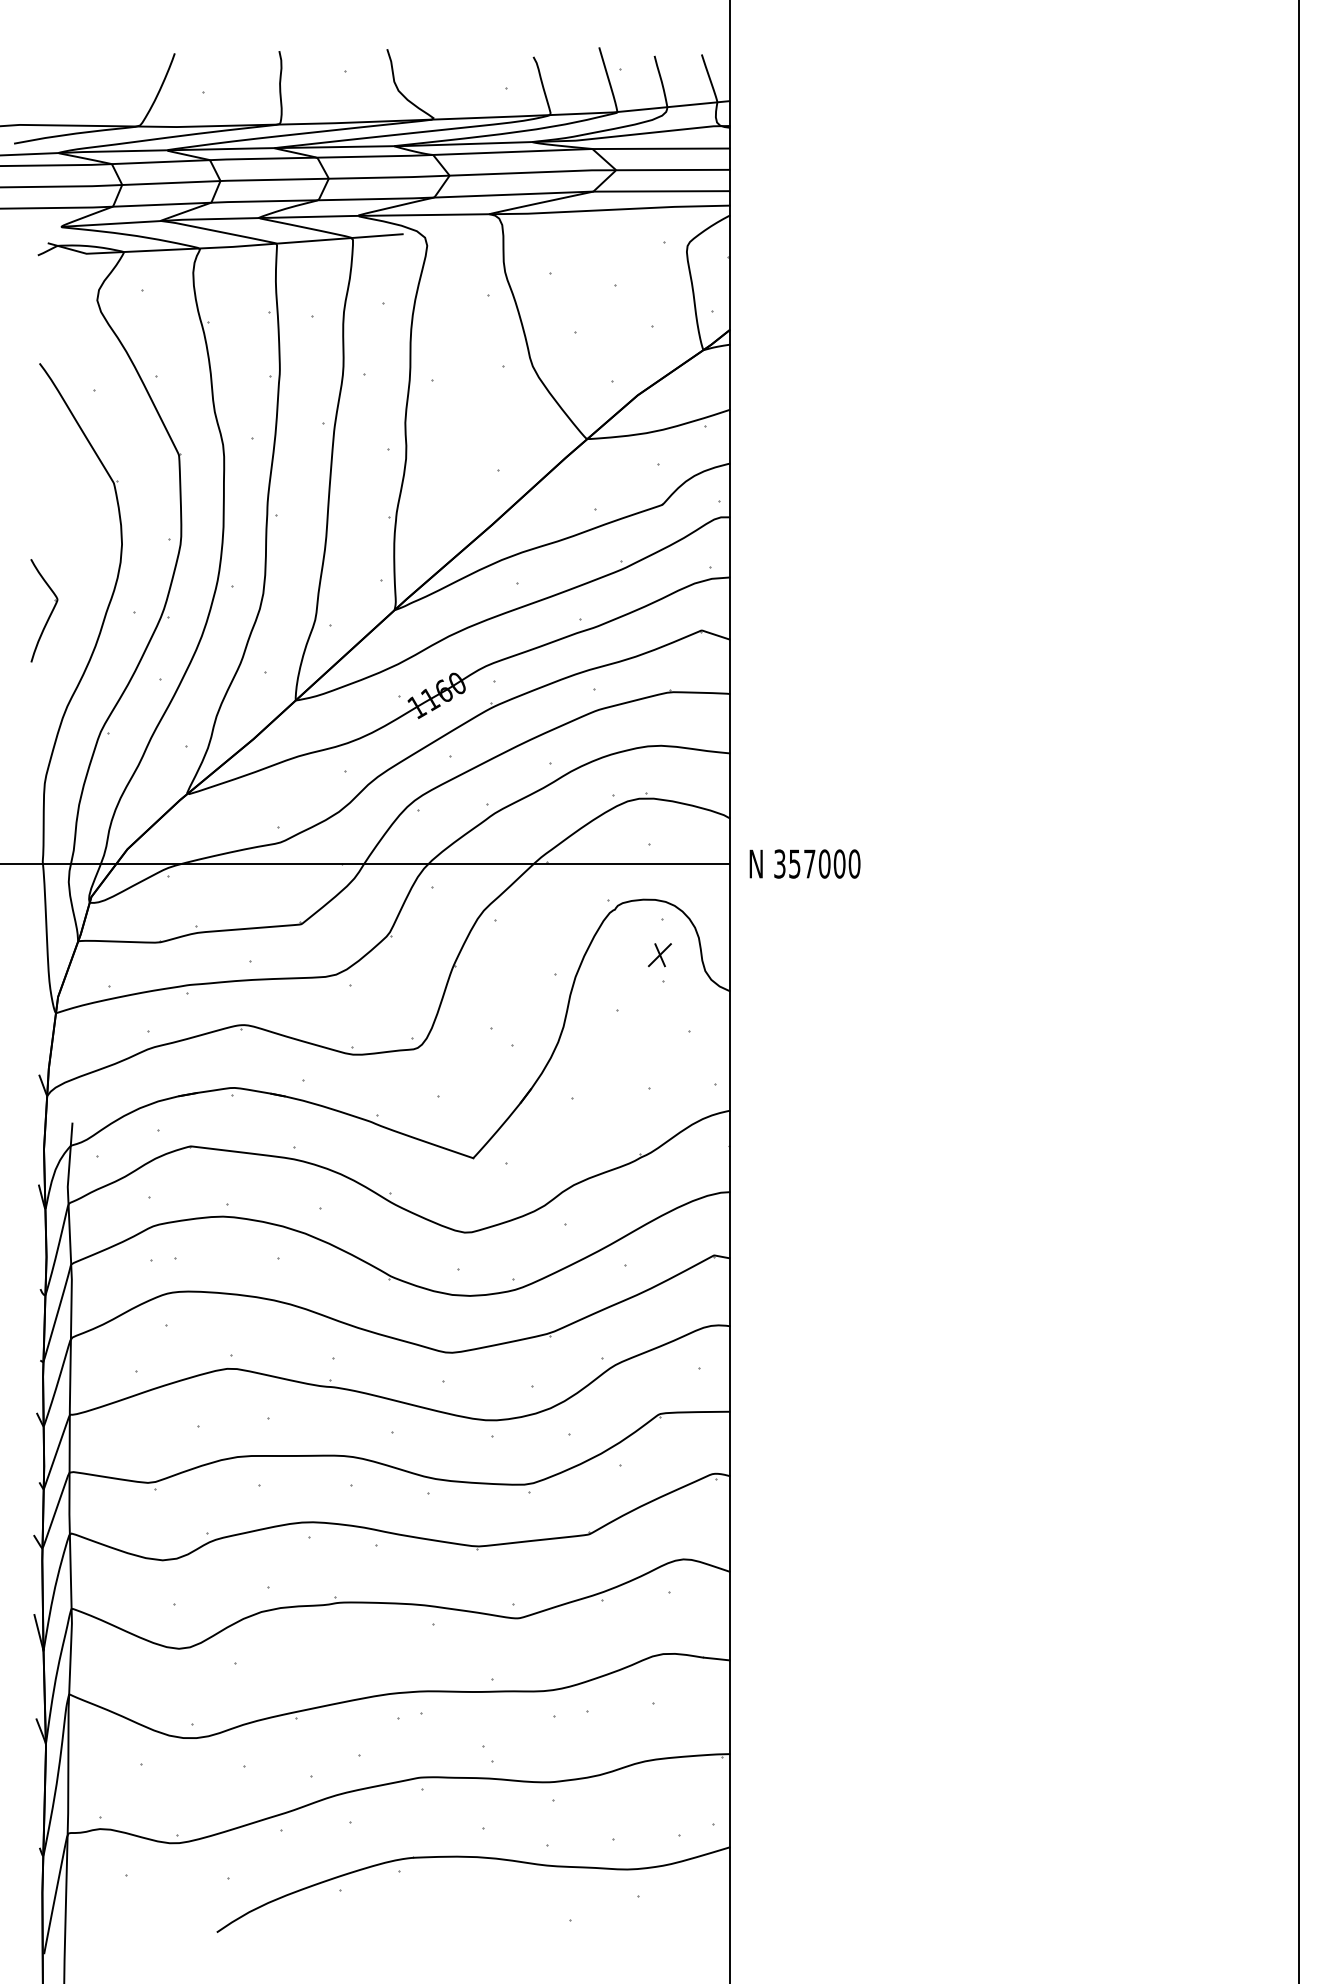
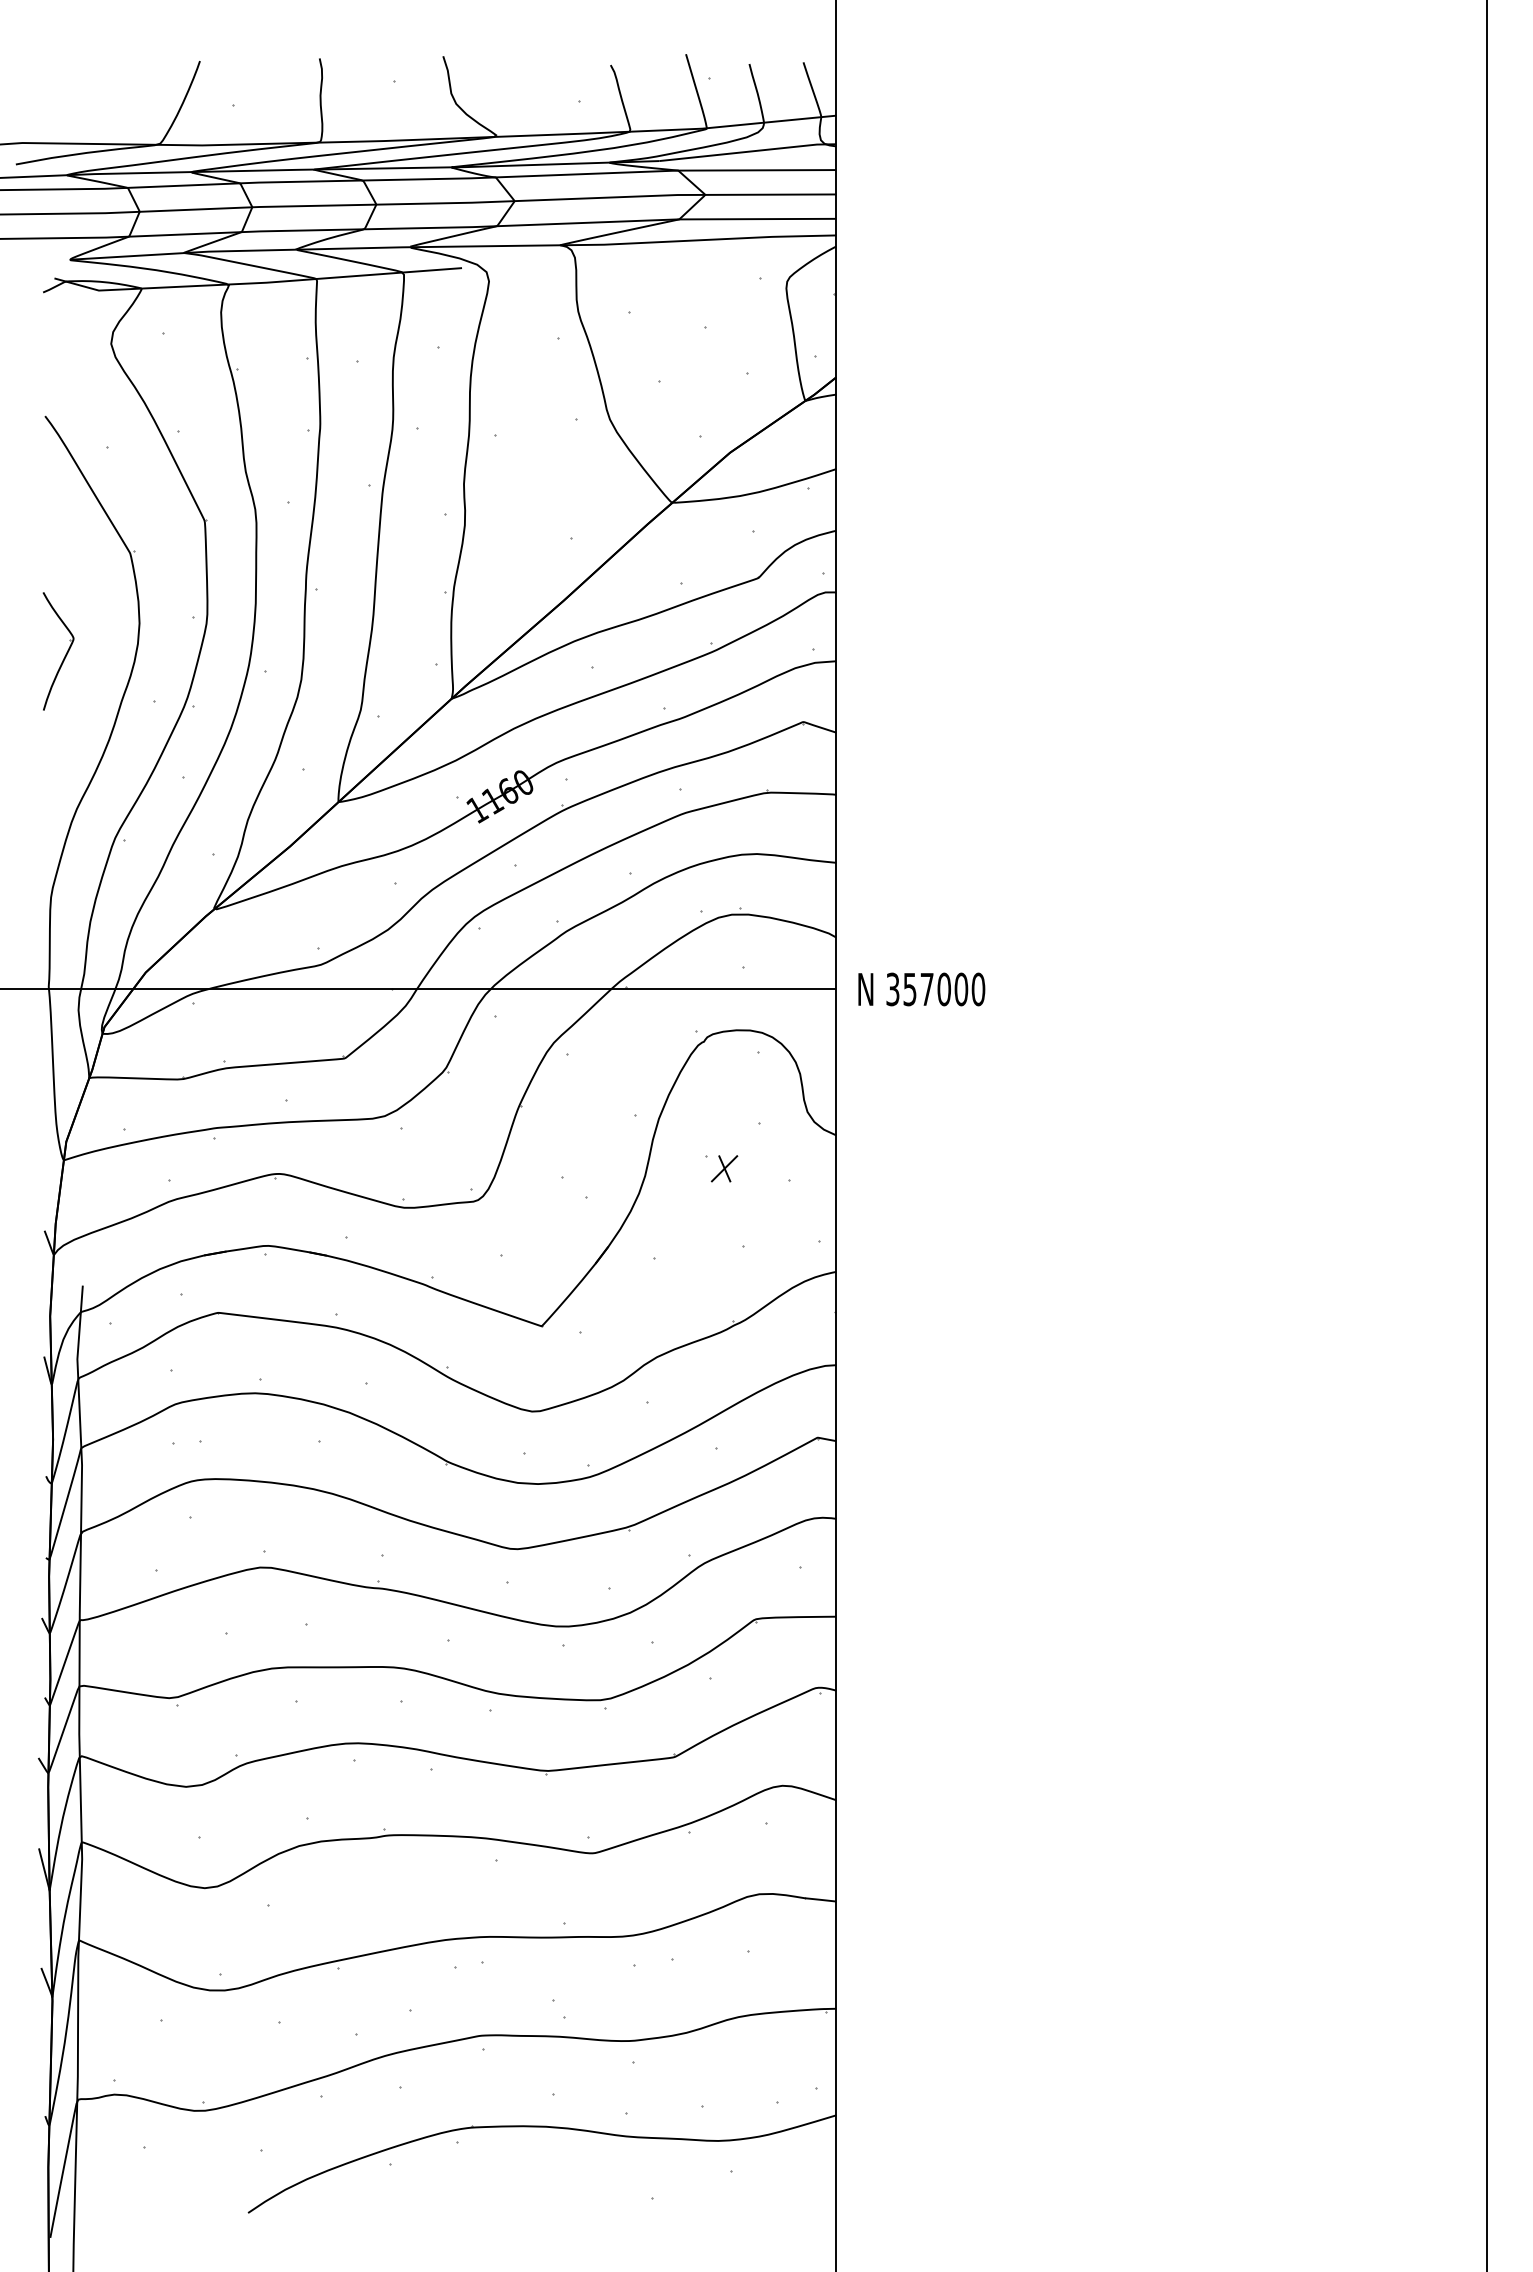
part: (50, 613) -> (65, 654), moved
part: (659, 954) -> (724, 1168), moved

